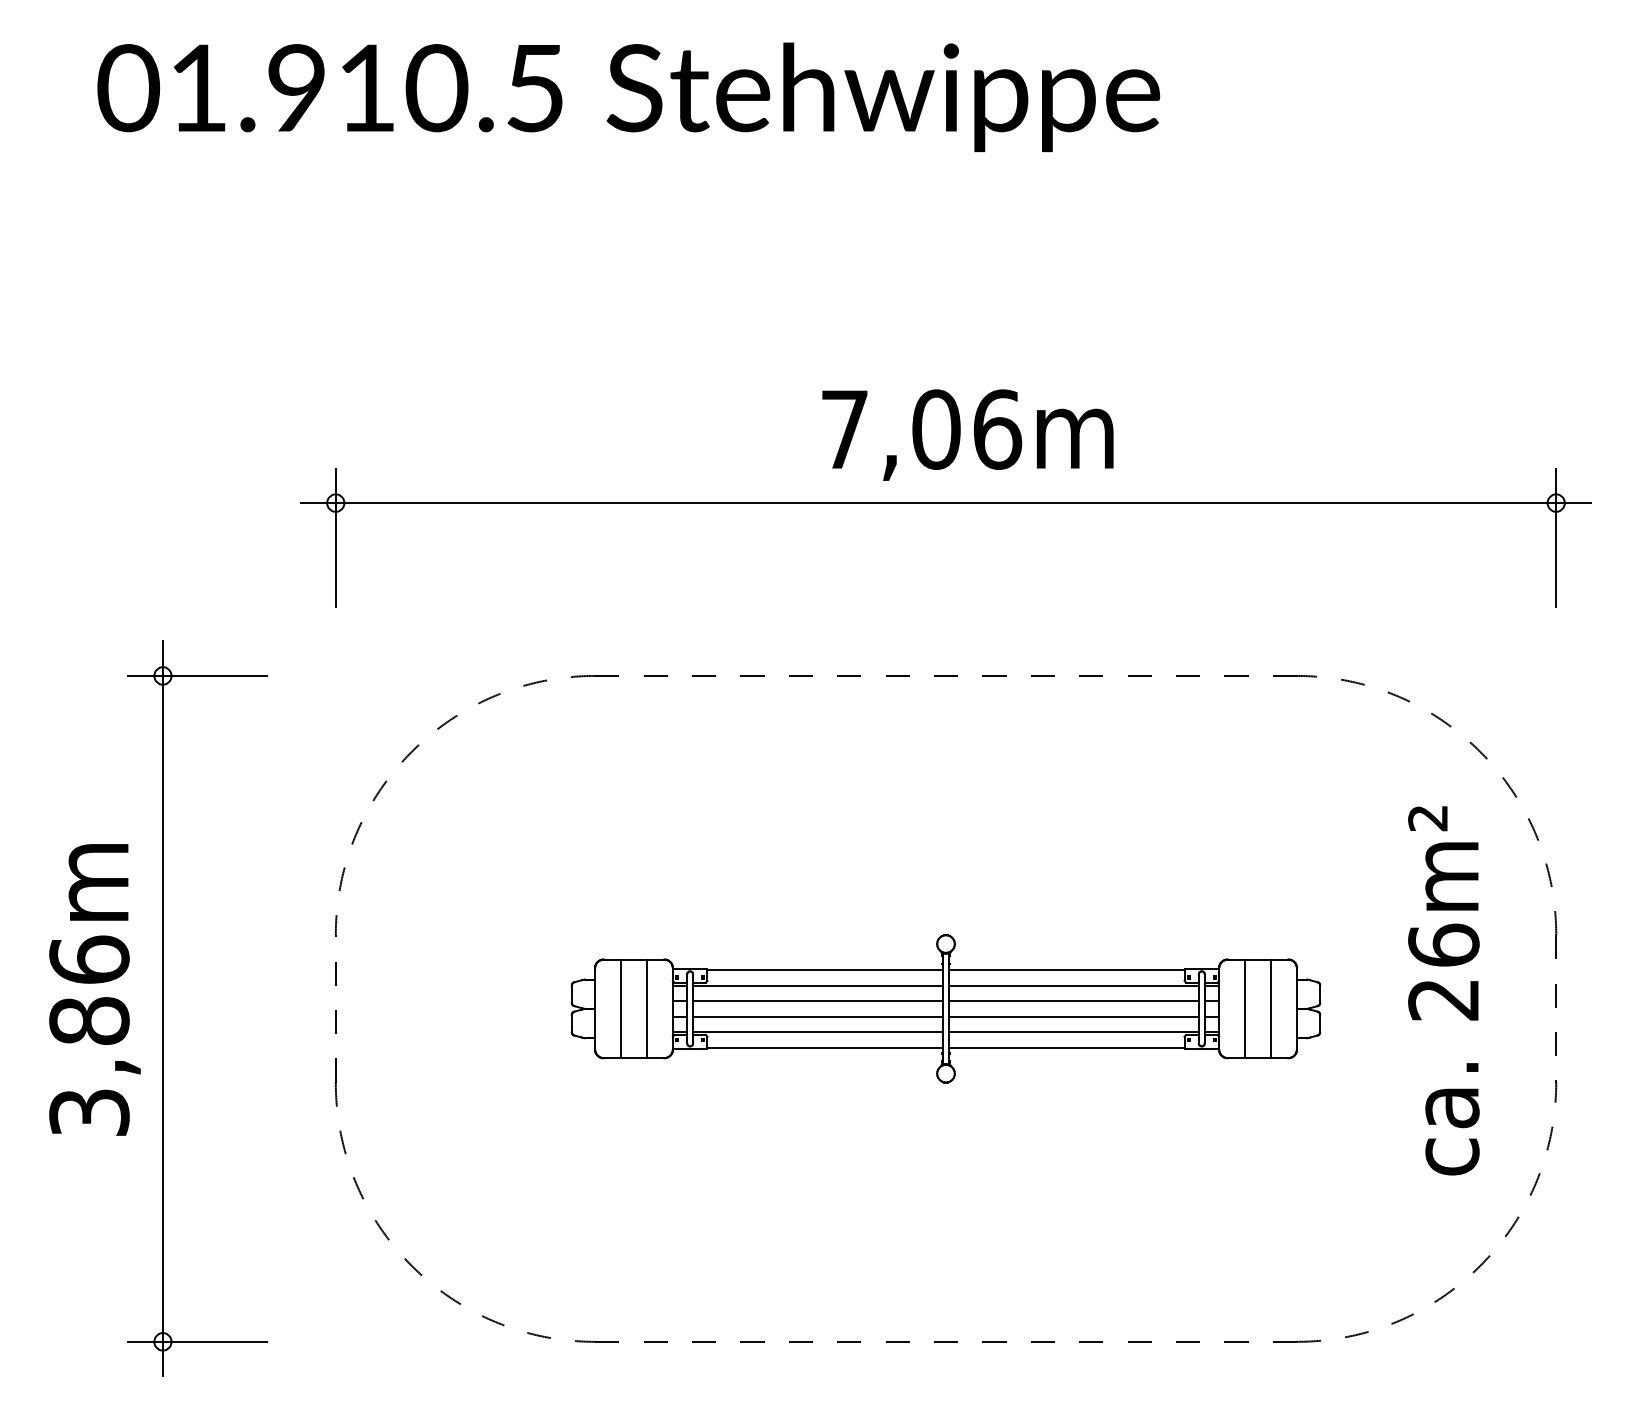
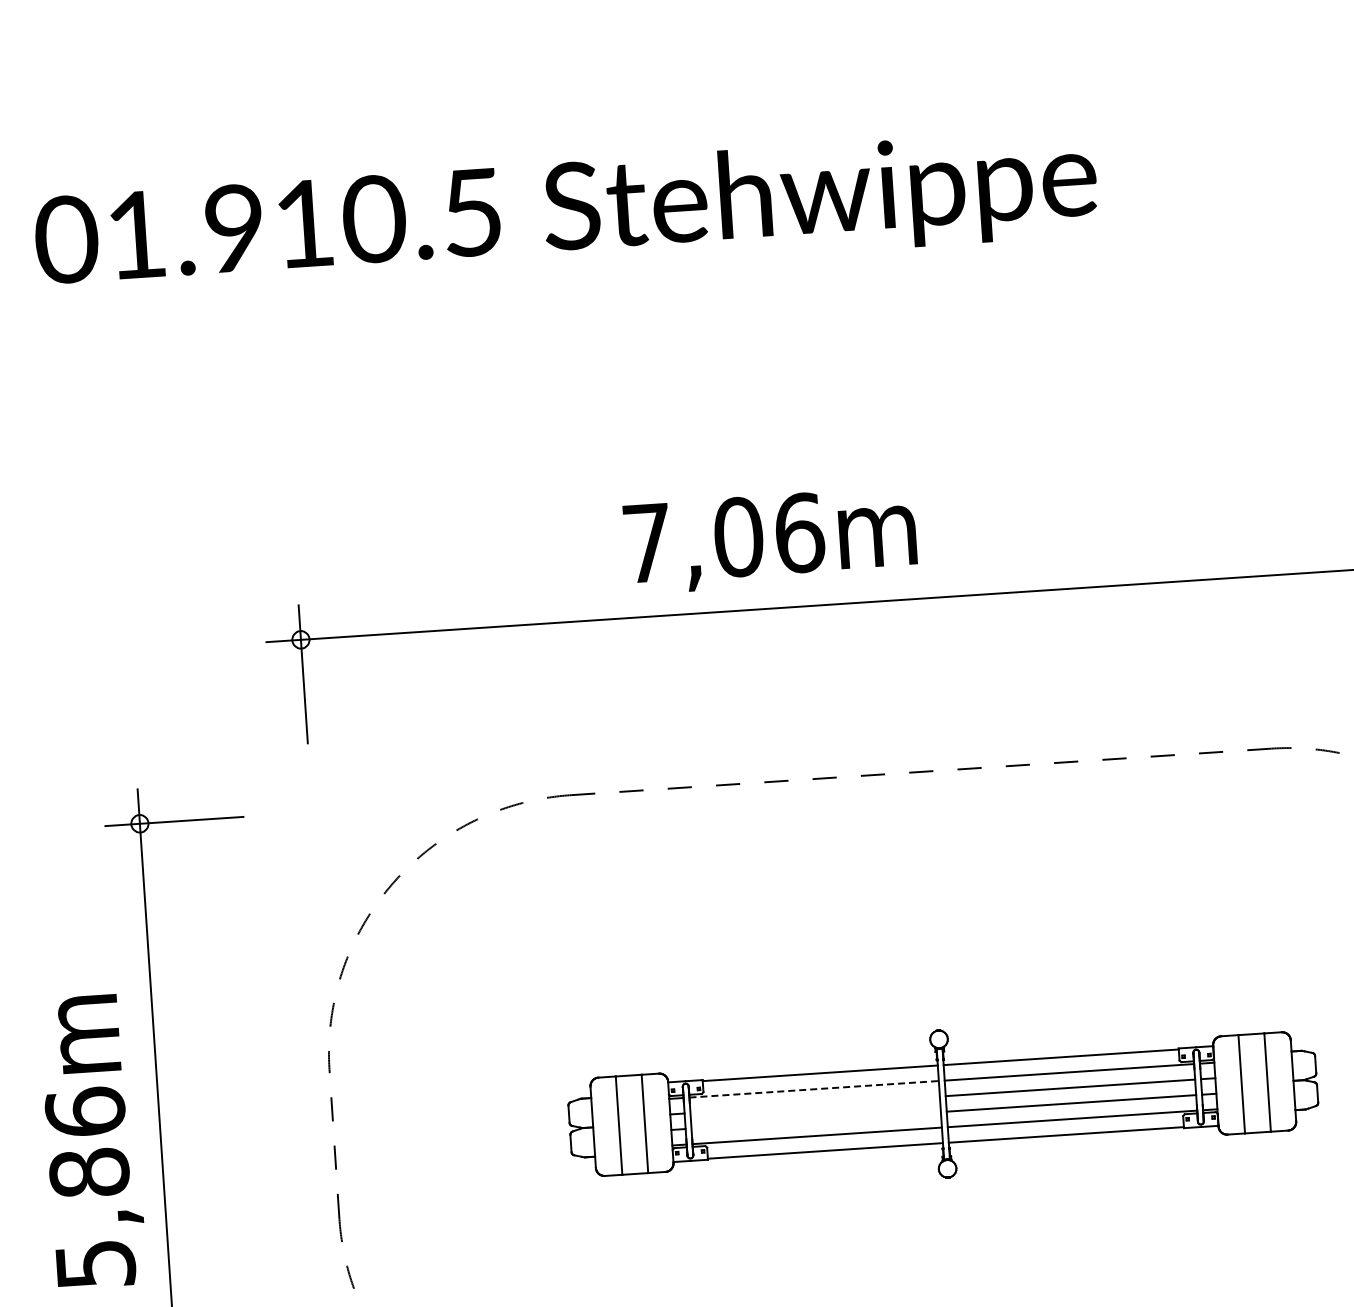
text: (967, 434) -> (770, 539), moved
line: (818, 985) -> (814, 1089), solid -> dashed
line: (818, 1001) -> (815, 1105), removed
line: (818, 1016) -> (816, 1120), removed
text: (89, 1112) -> (95, 1264), 3,86m -> 5,86m

